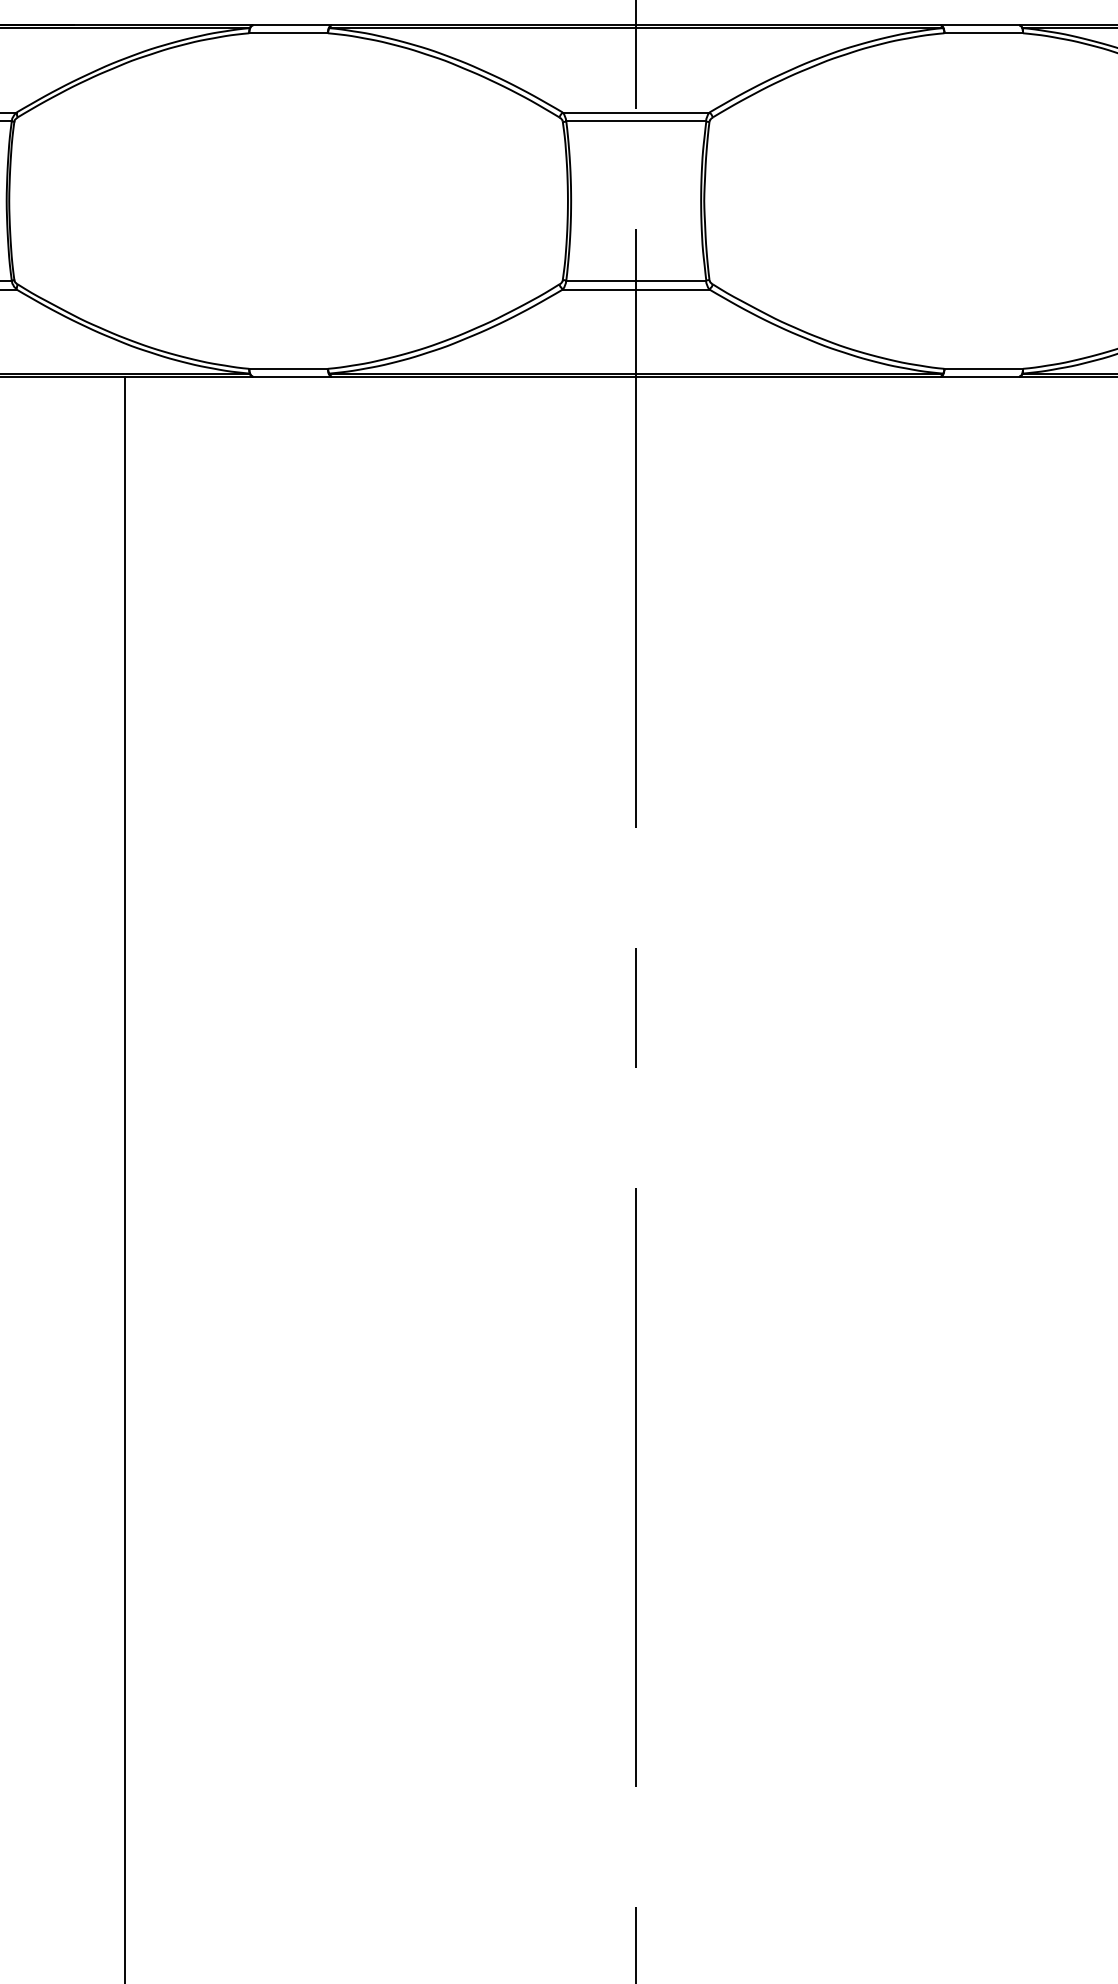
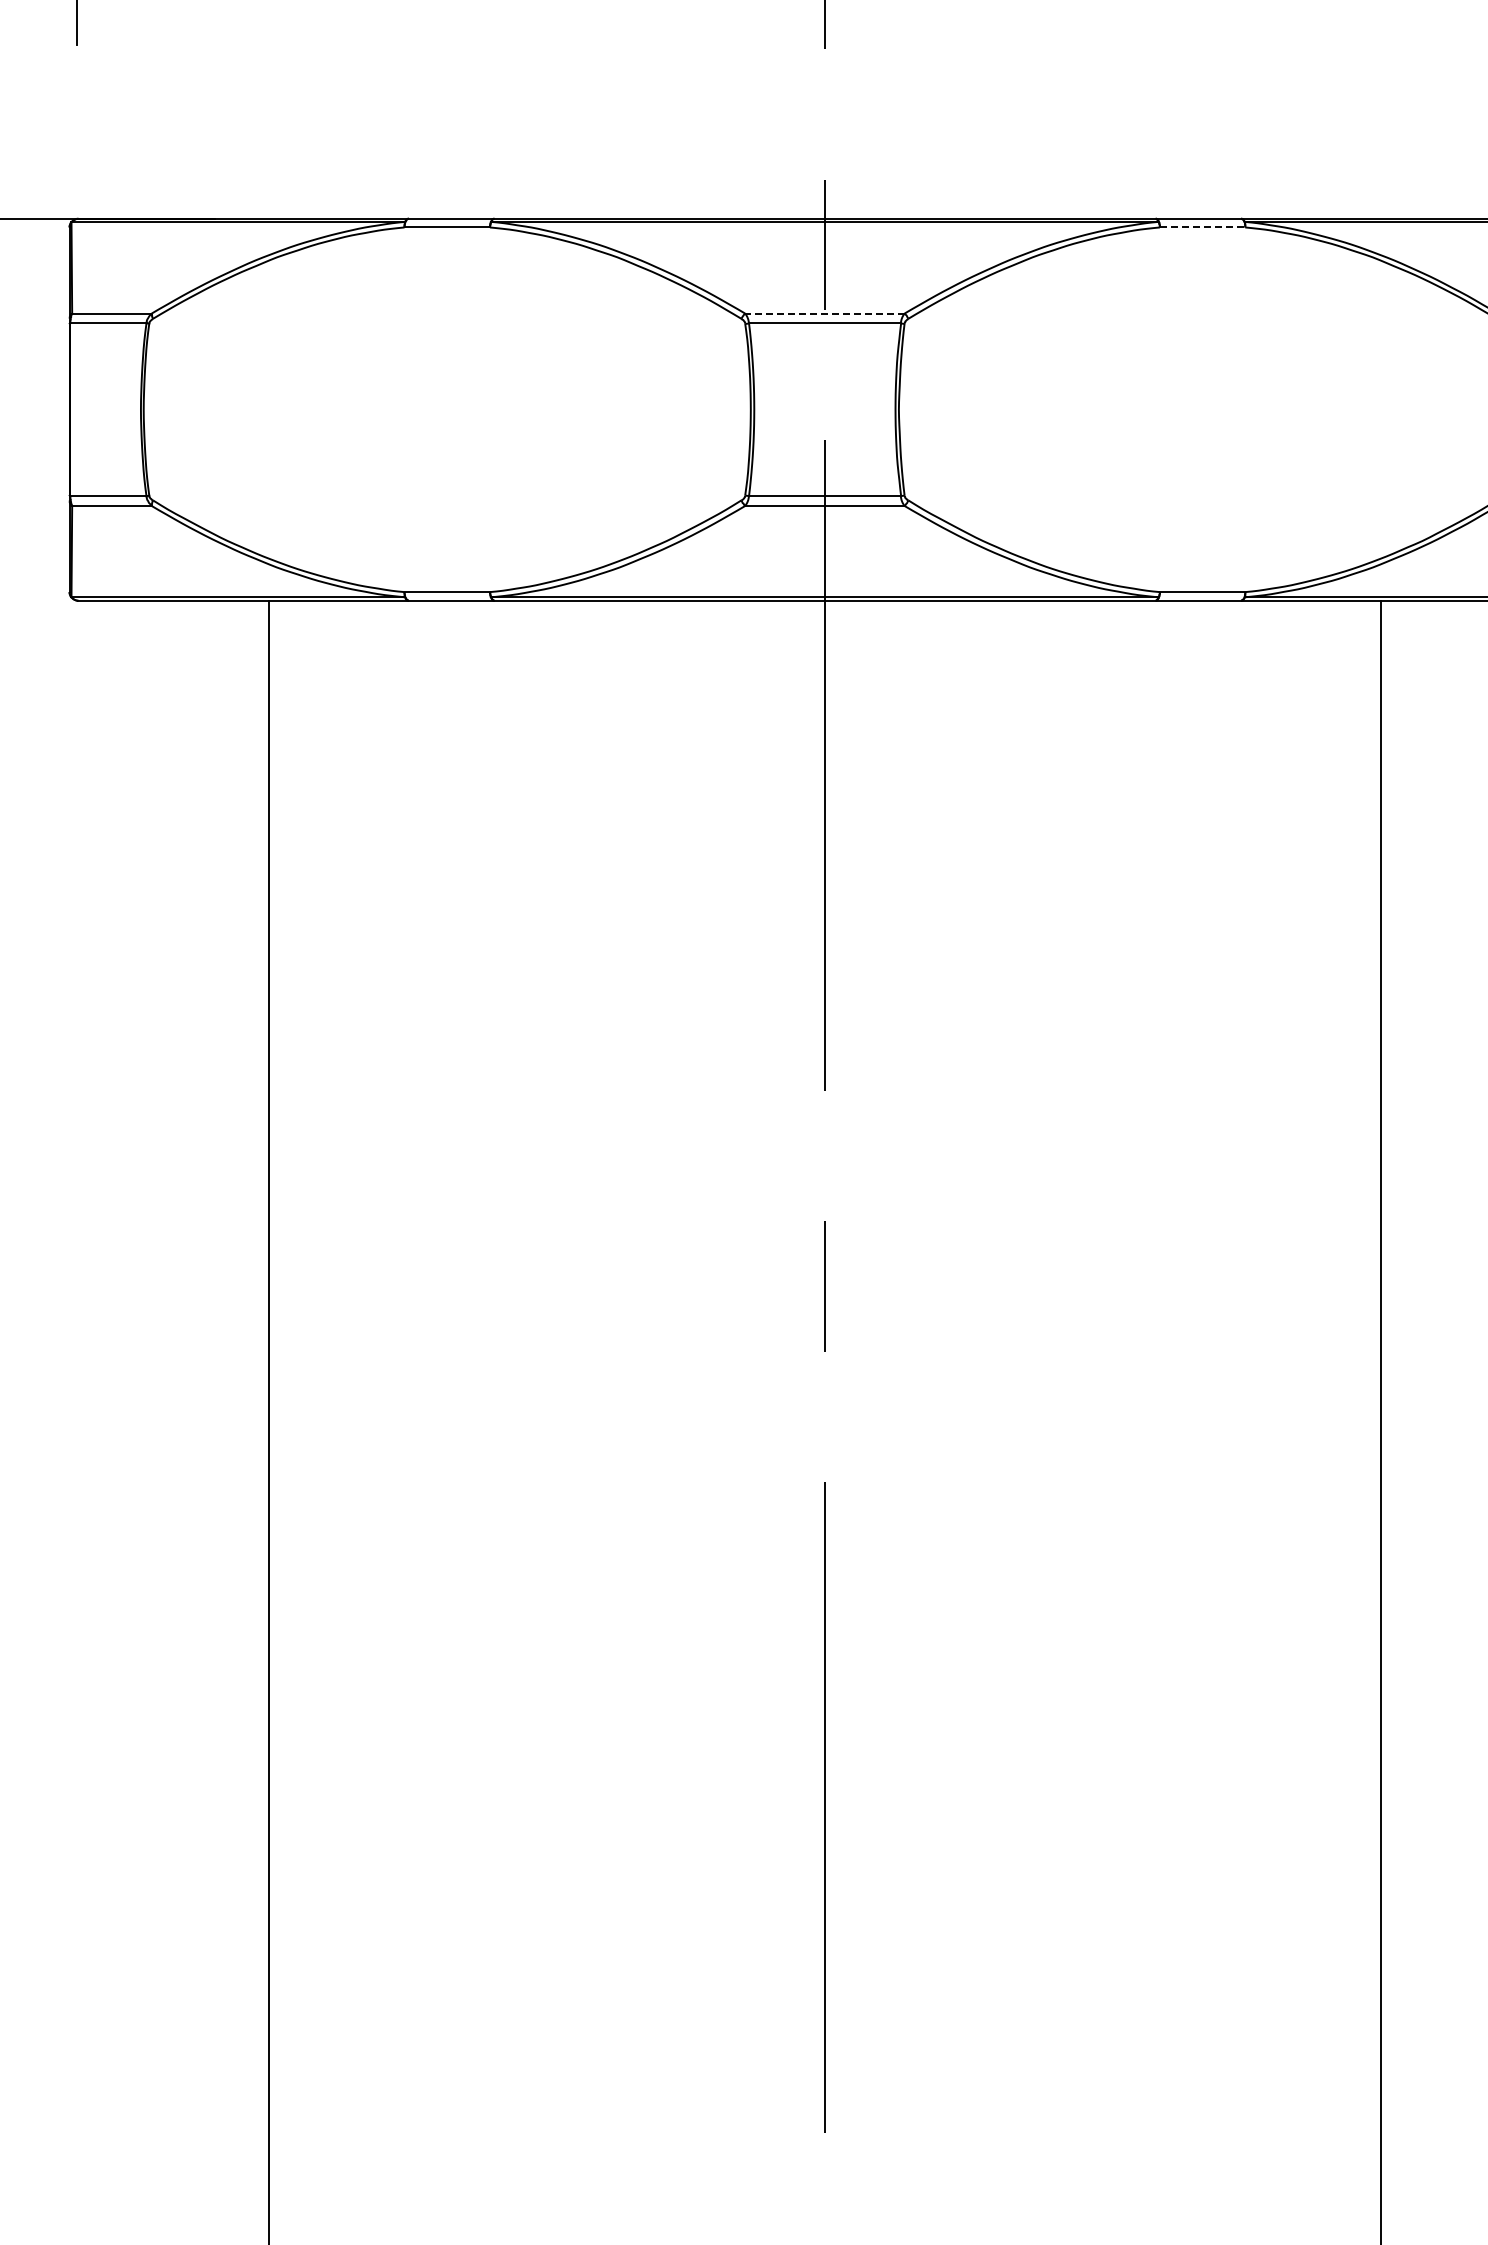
line: (983, 33) -> (1202, 227), solid -> dashed
line: (635, 112) -> (824, 313), solid -> dashed

